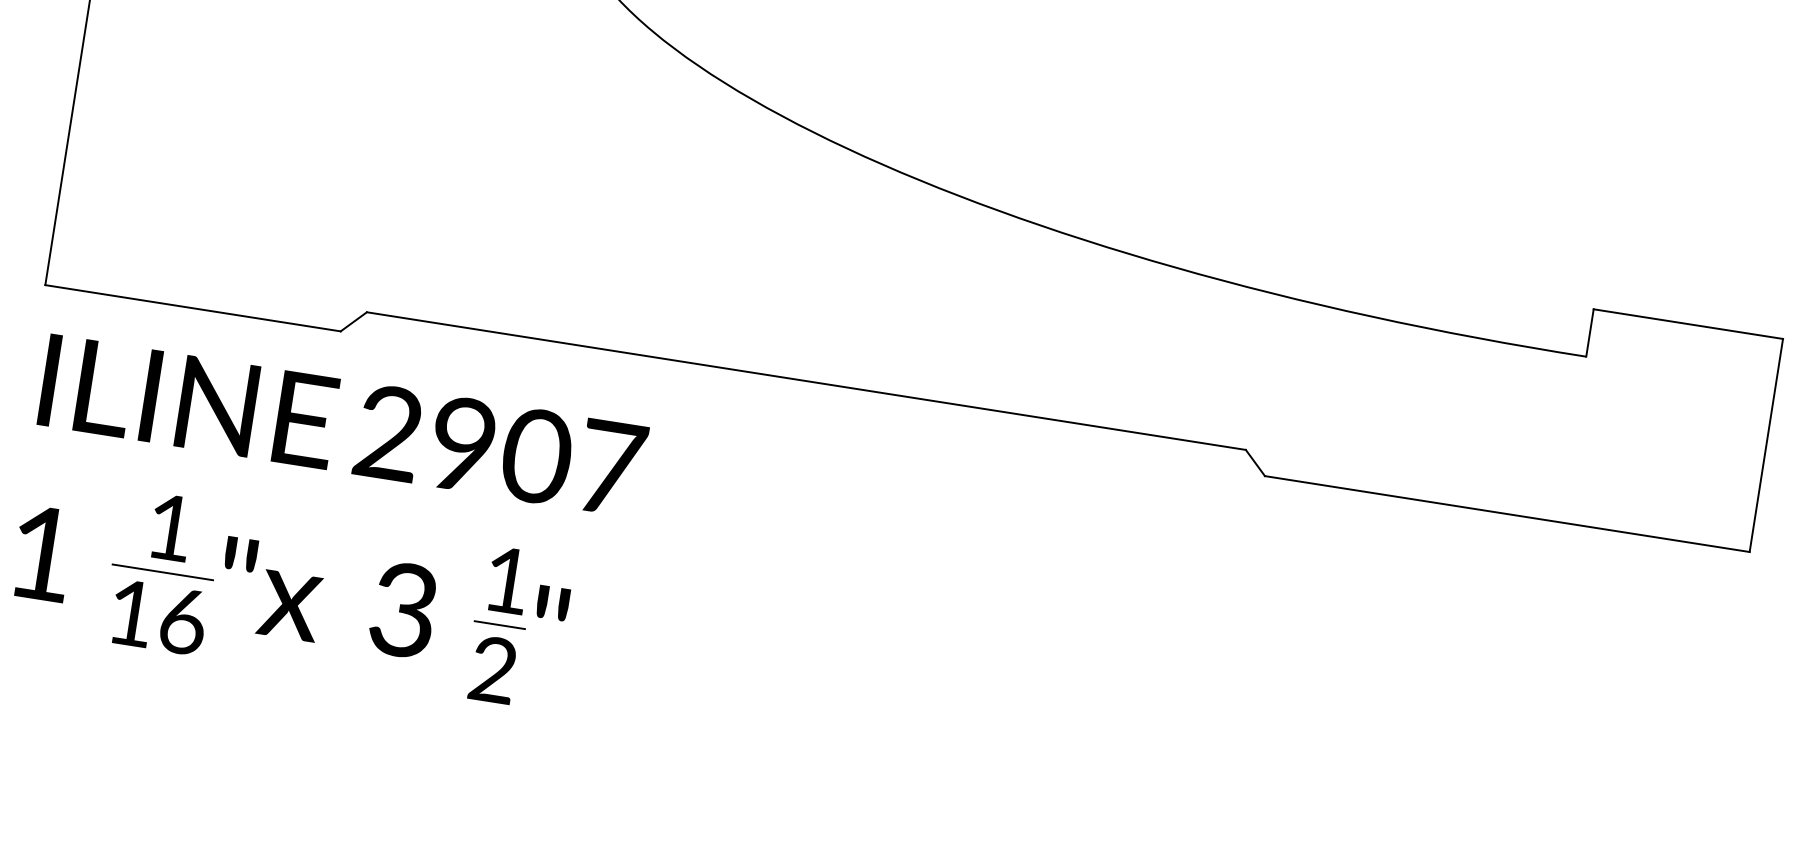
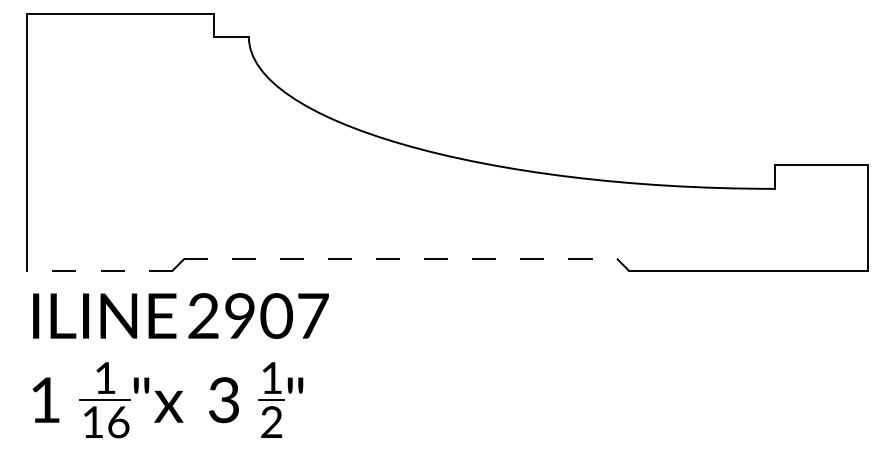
line: (192, 307) -> (99, 270), solid -> dashed
line: (805, 381) -> (400, 259), solid -> dashed

